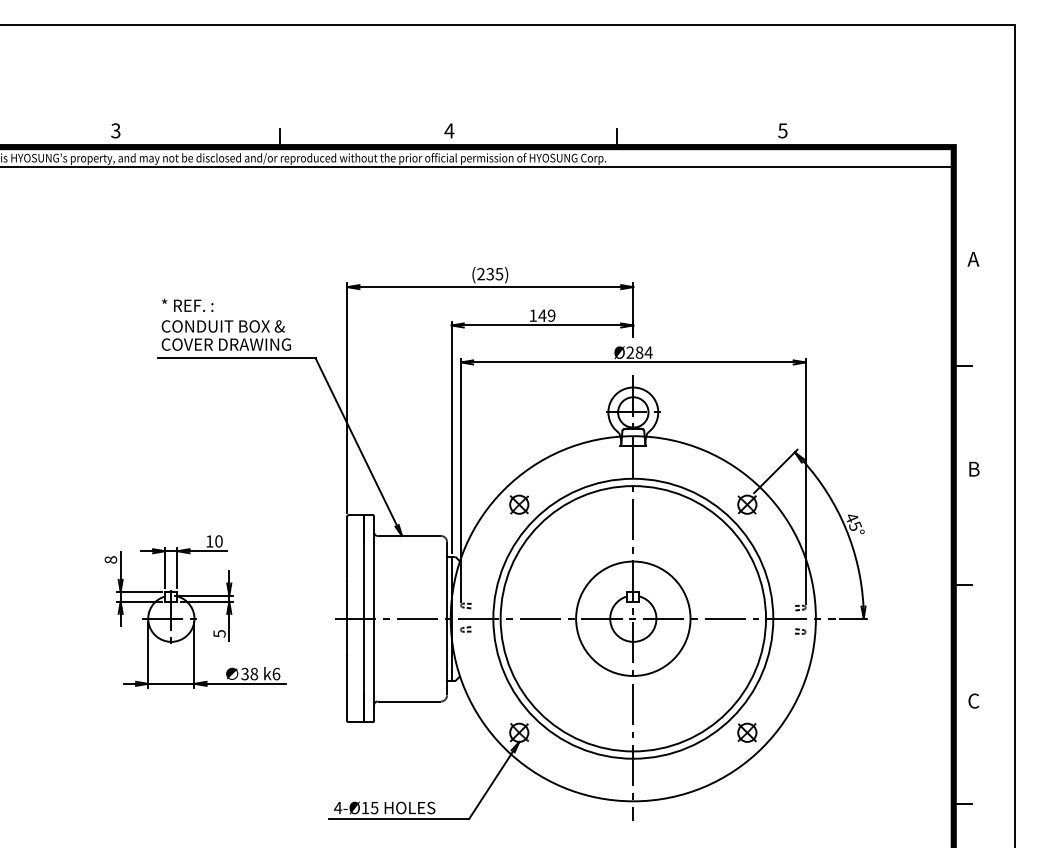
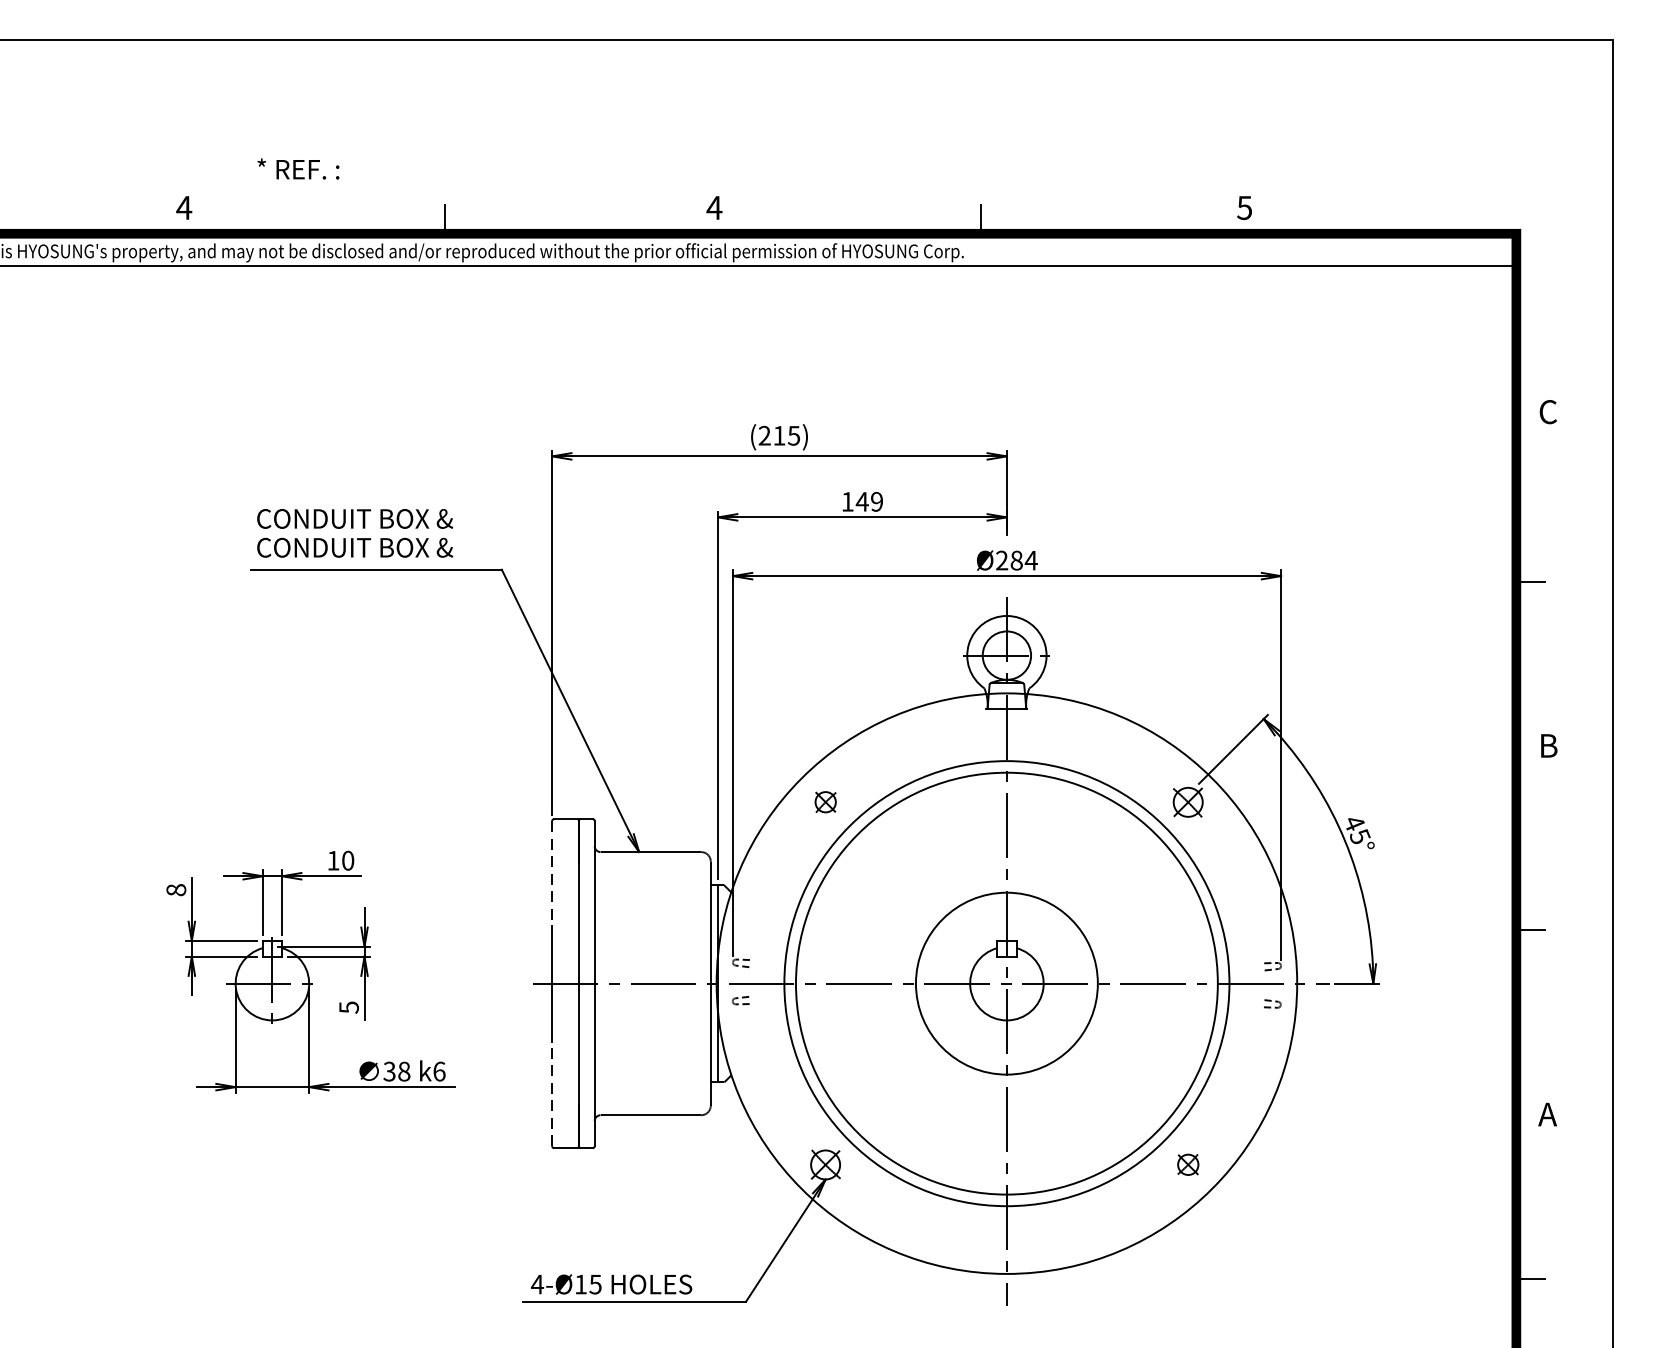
text: (115, 130) -> (183, 207), 3 -> 4
text: (973, 258) -> (1547, 410), A -> C
text: (489, 274) -> (778, 436), (235) -> (215)
text: (187, 304) -> (298, 167), moved
text: (237, 344) -> (377, 547), COVER DRAWING -> CONDUIT BOX &
part: (519, 504) -> (825, 801), size x0.7
line: (347, 549) -> (552, 873), solid -> dashed
line: (347, 688) -> (552, 1094), solid -> dashed
text: (973, 700) -> (1547, 1113), C -> A
part: (747, 732) -> (1188, 1164), size x0.7

